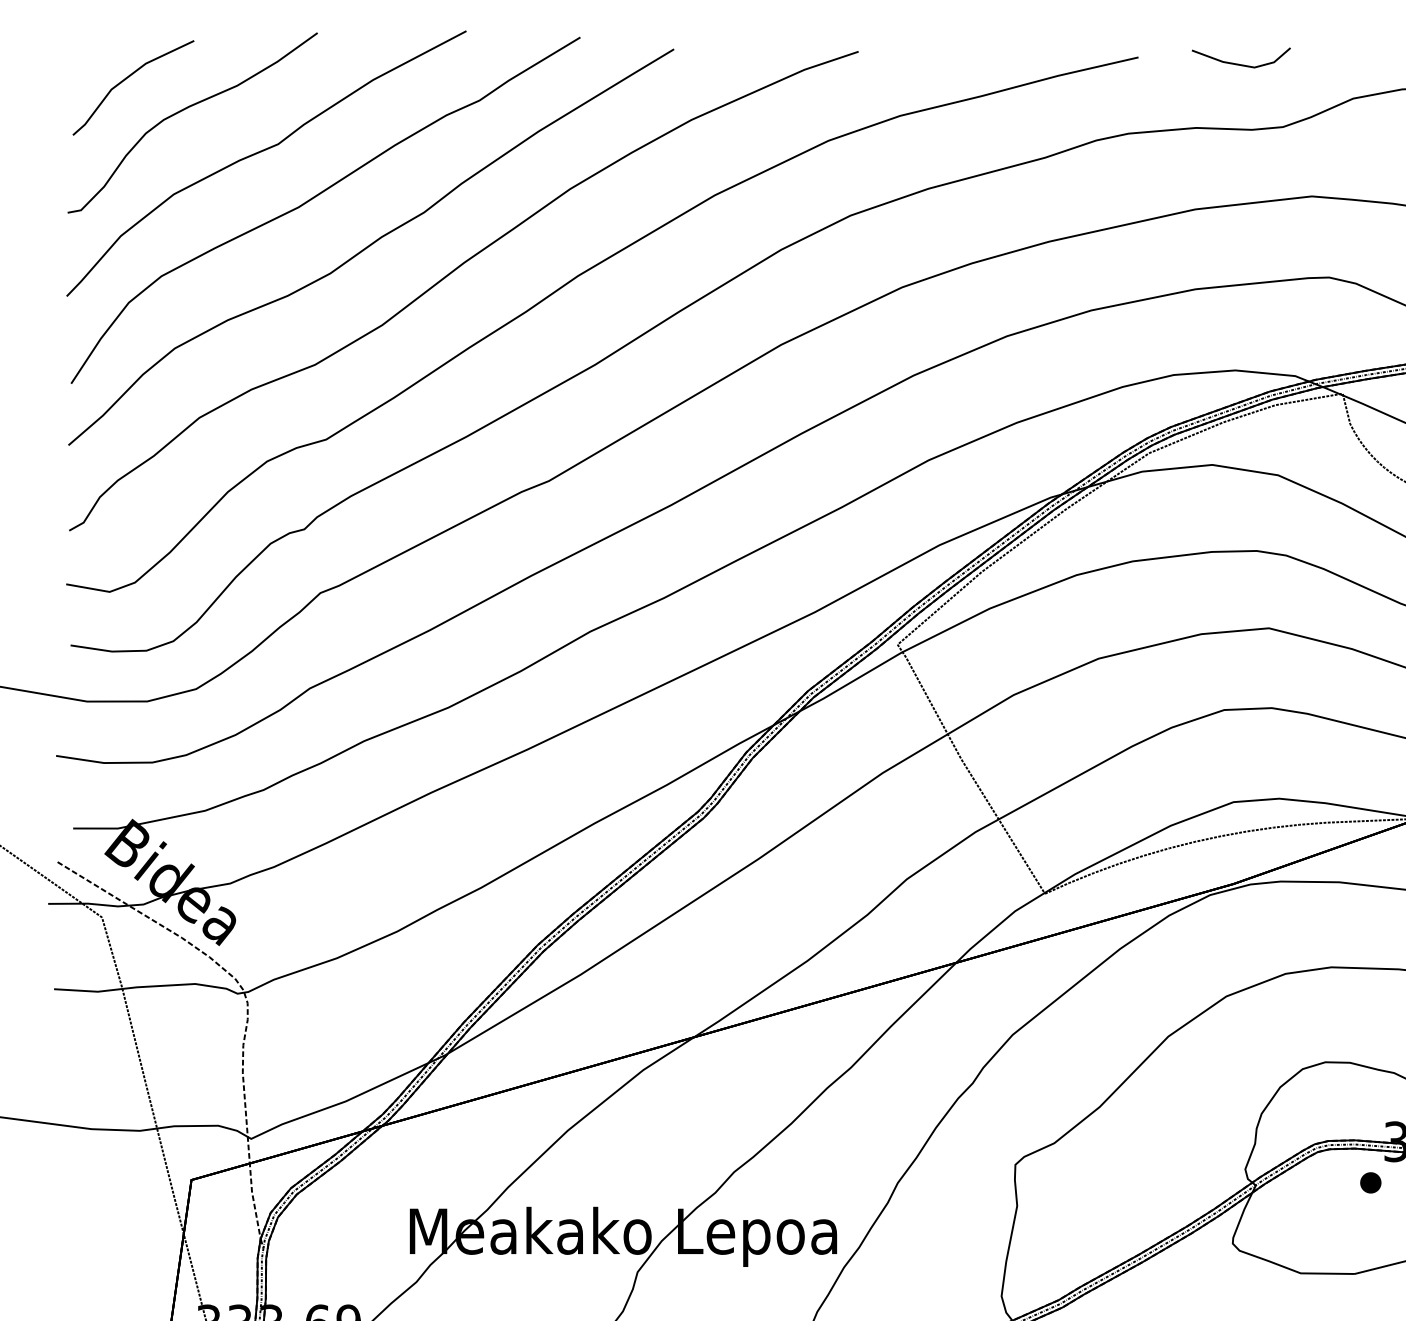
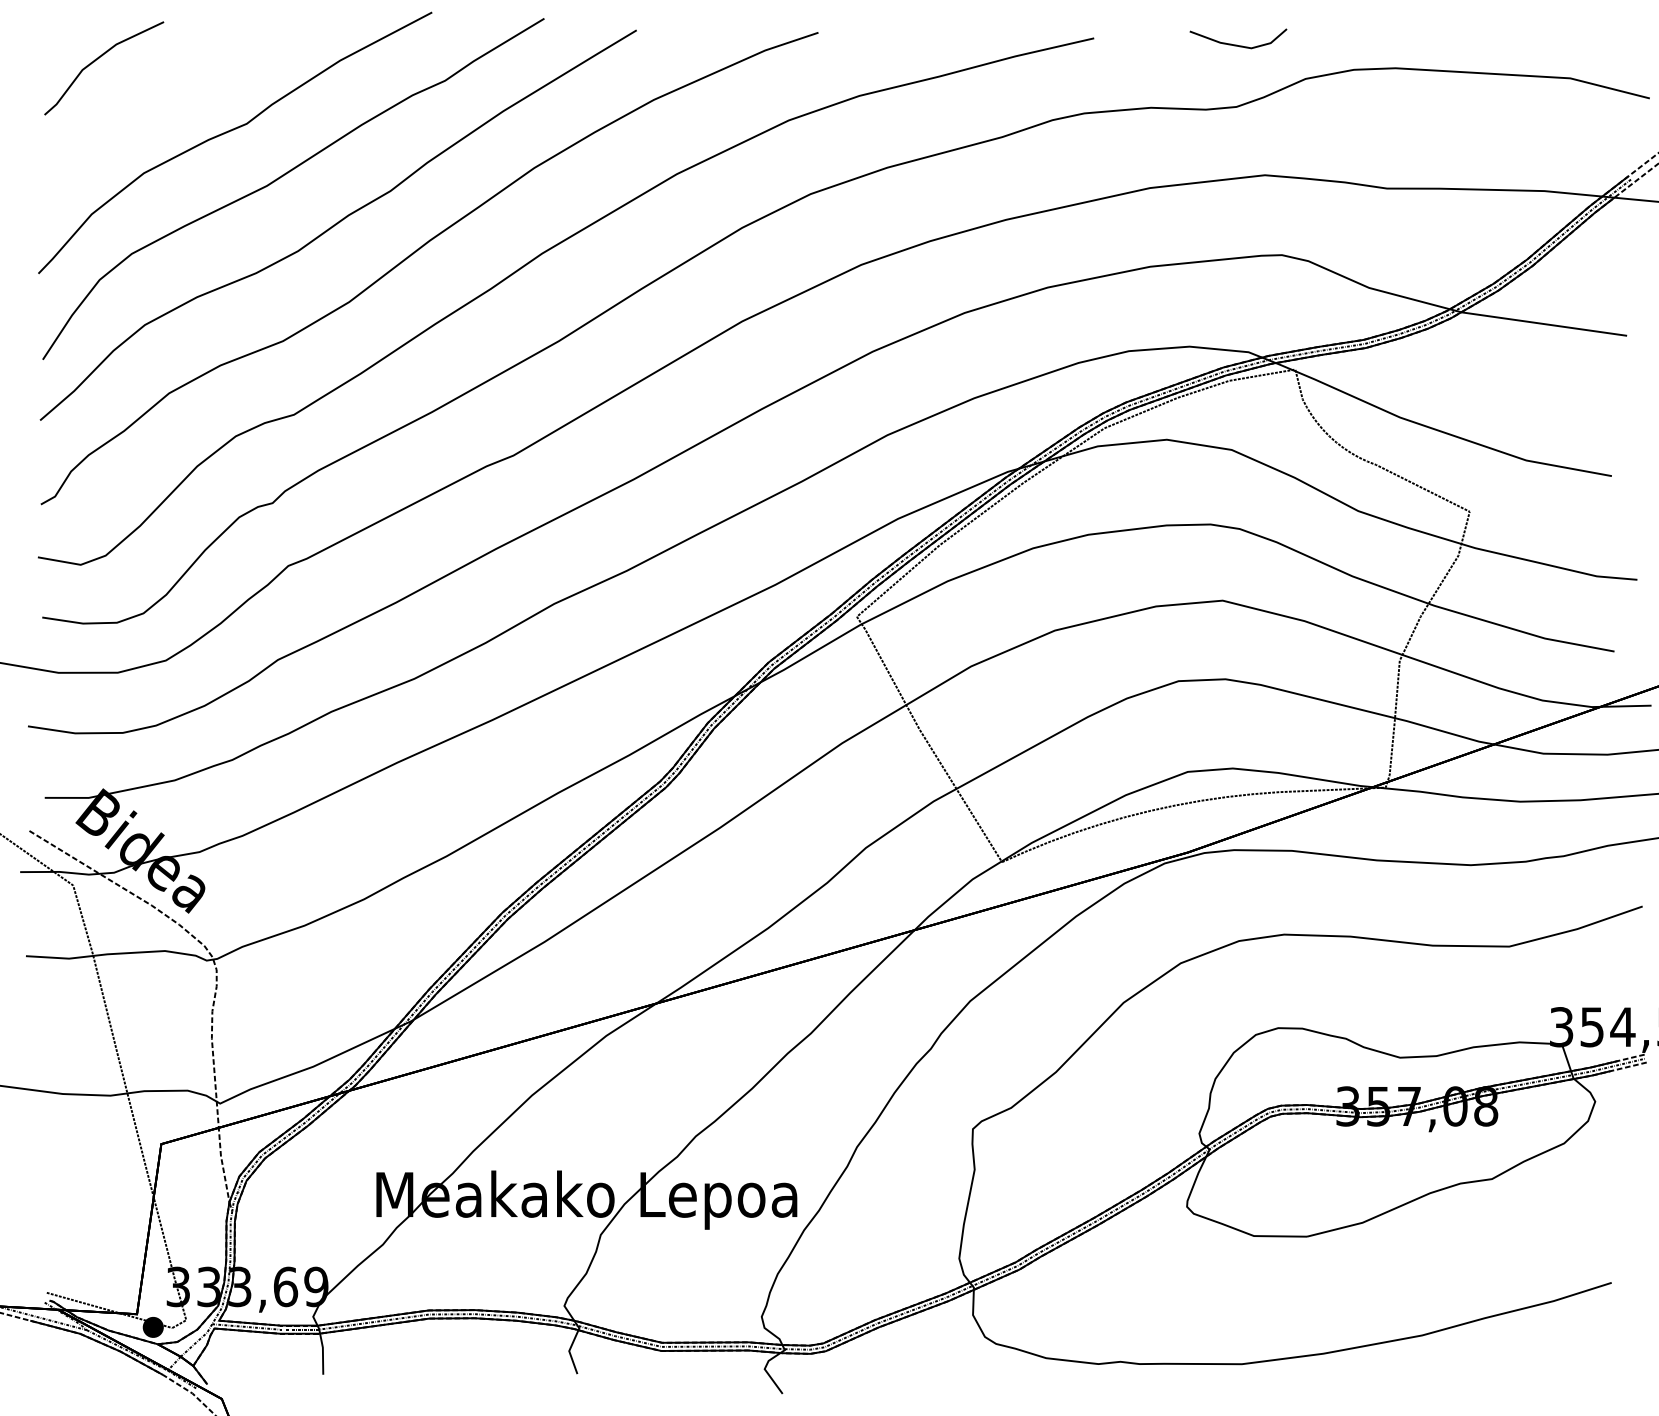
line: (1240, 63) -> (1237, 44), moved
curve: (186, 109) -> (156, 89), removed
part: (1370, 1182) -> (1322, 1146), removed

